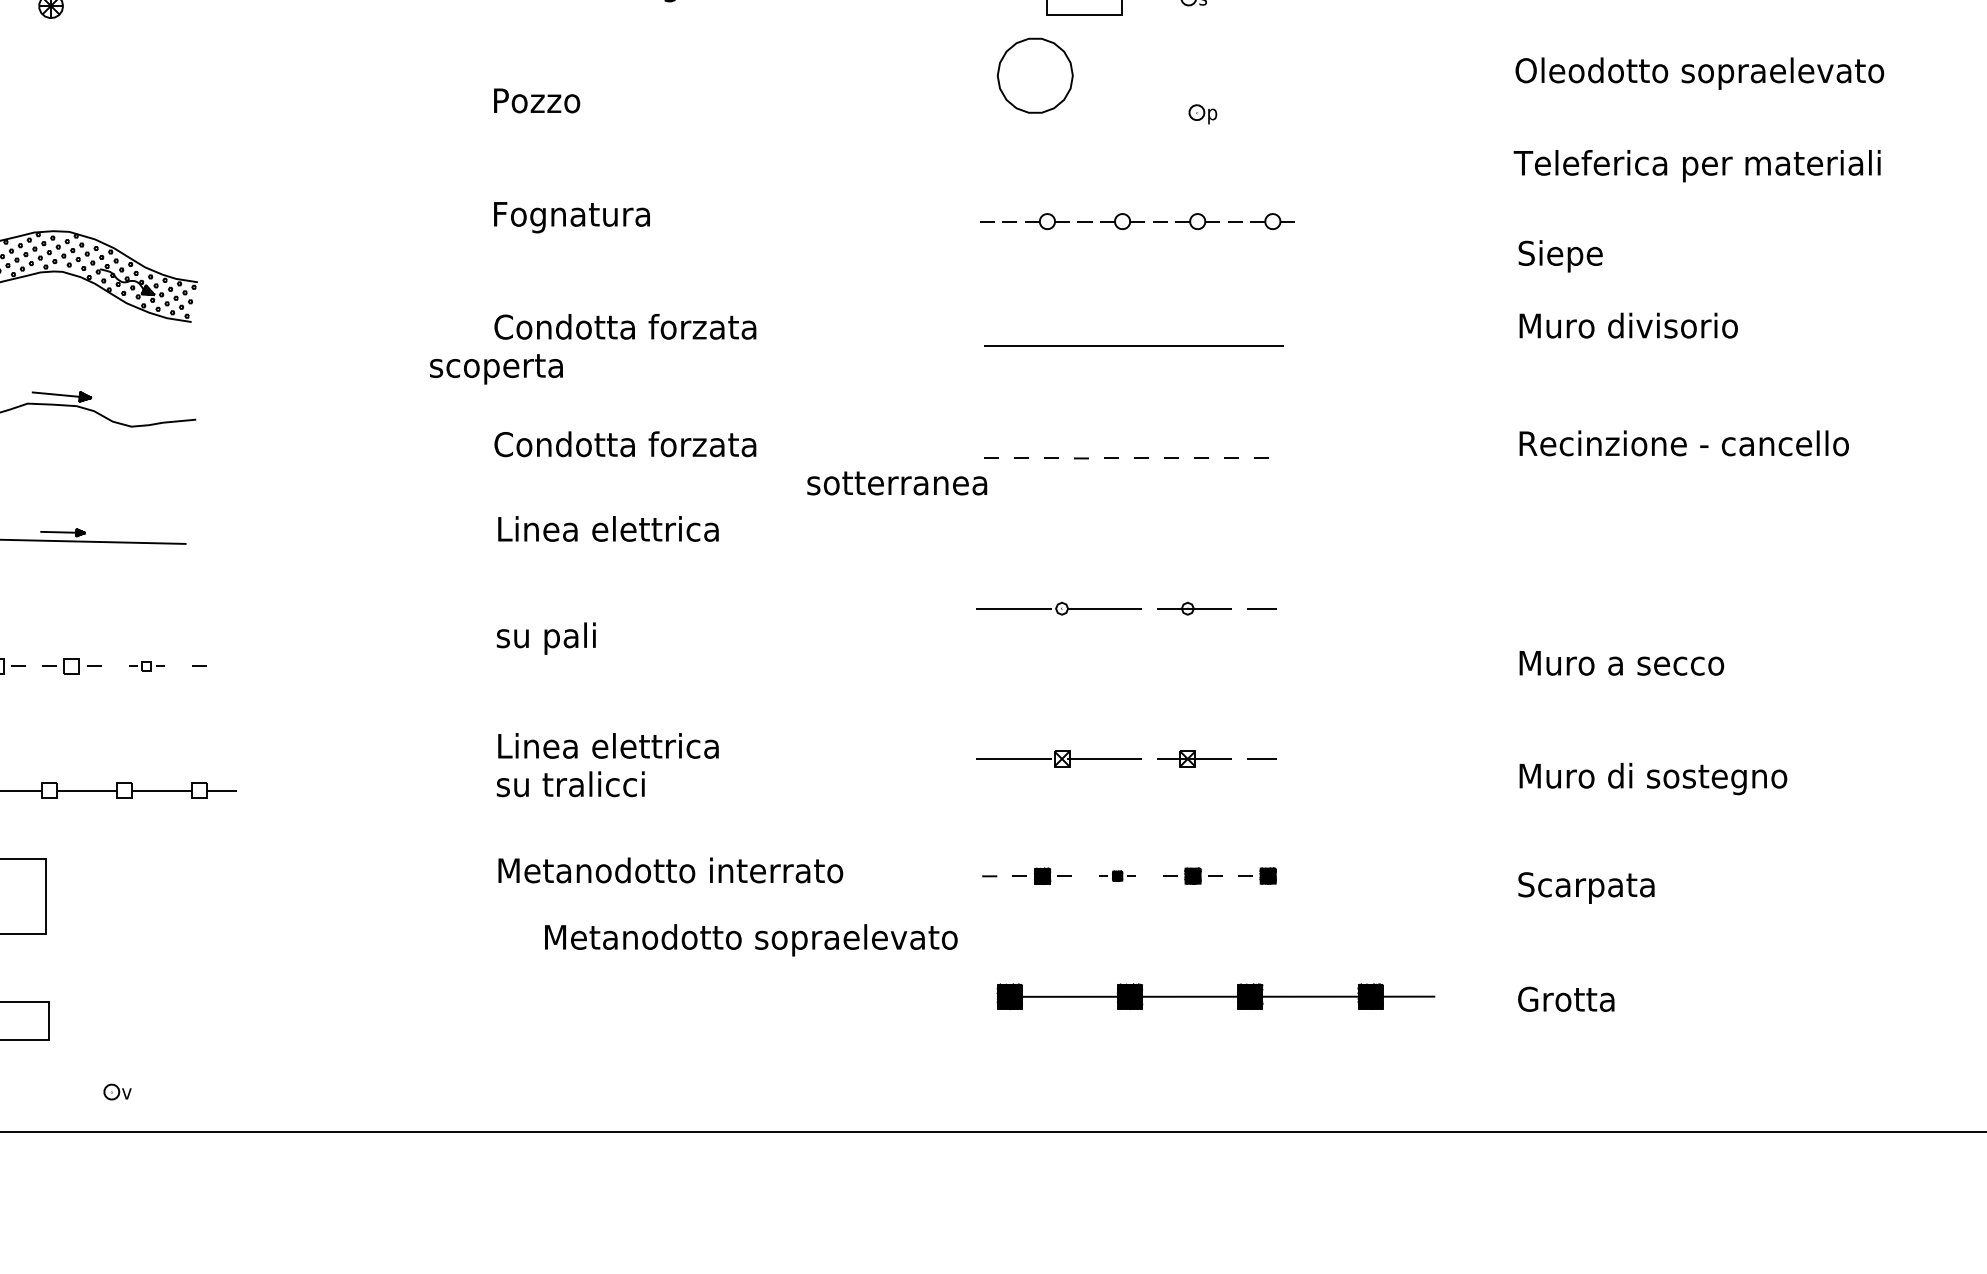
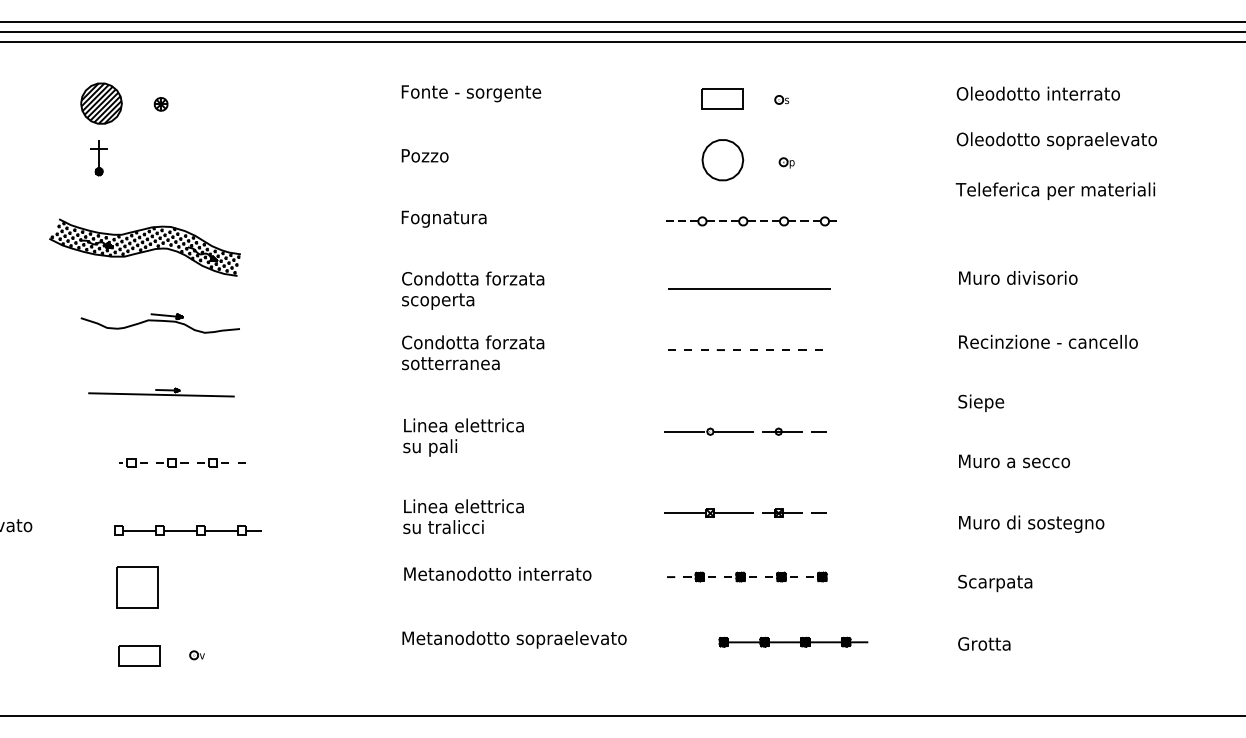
part: (1034, 76) -> (722, 160), moved
text: (1561, 254) -> (981, 402), moved
text: (497, 368) -> (438, 301), moved
text: (896, 483) -> (450, 363), moved
text: (607, 529) -> (463, 425), moved
part: (145, 665) -> (212, 462), size x1.67
part: (1117, 875) -> (740, 576), size x1.67
text: (751, 939) -> (514, 639), moved
part: (1215, 994) -> (793, 641), size x0.62
part: (116, 1092) -> (196, 655), moved

